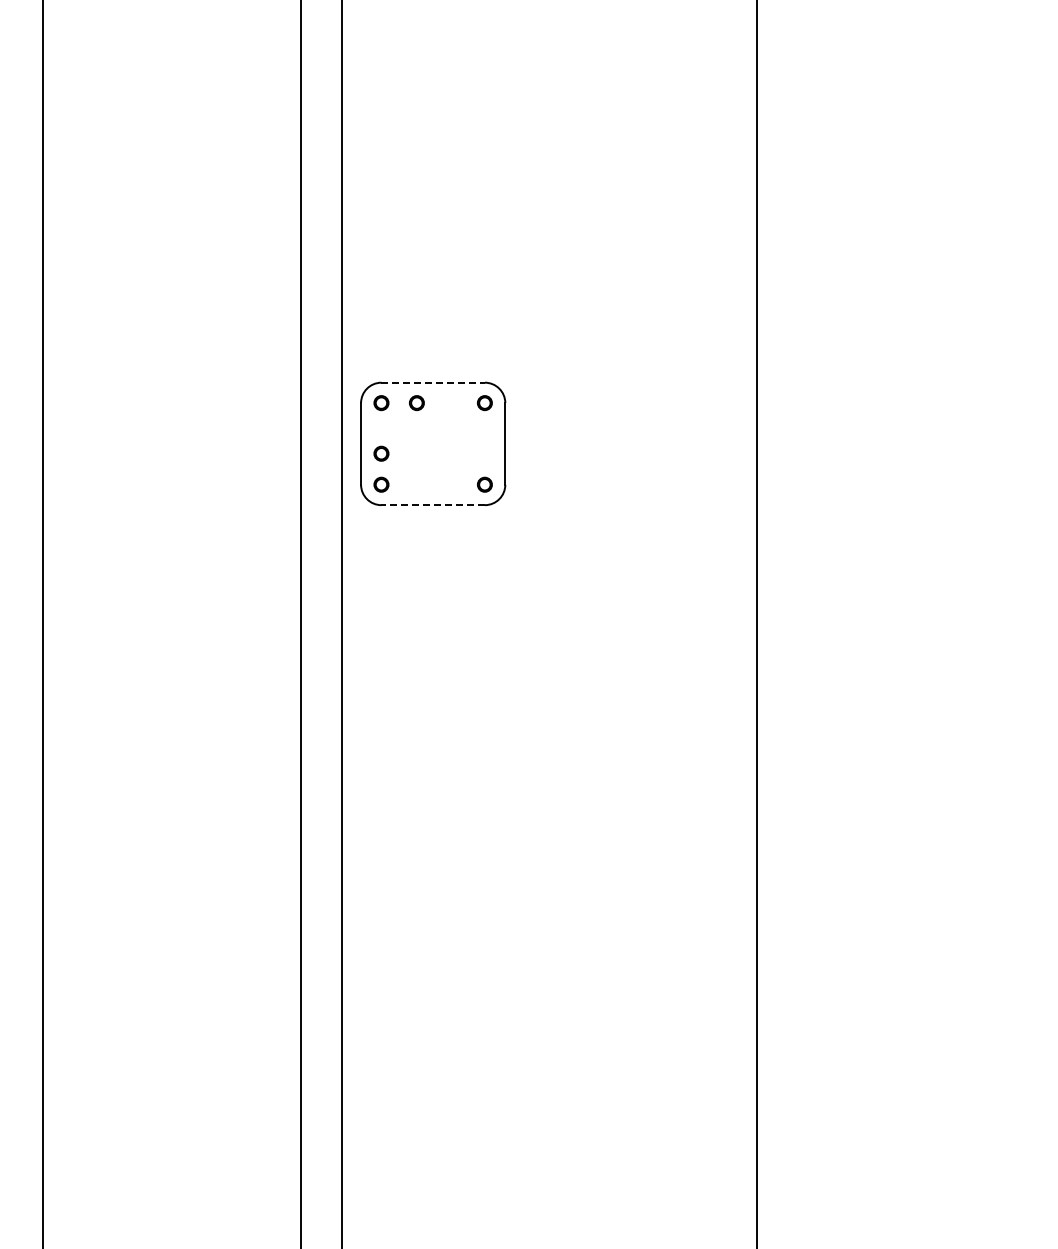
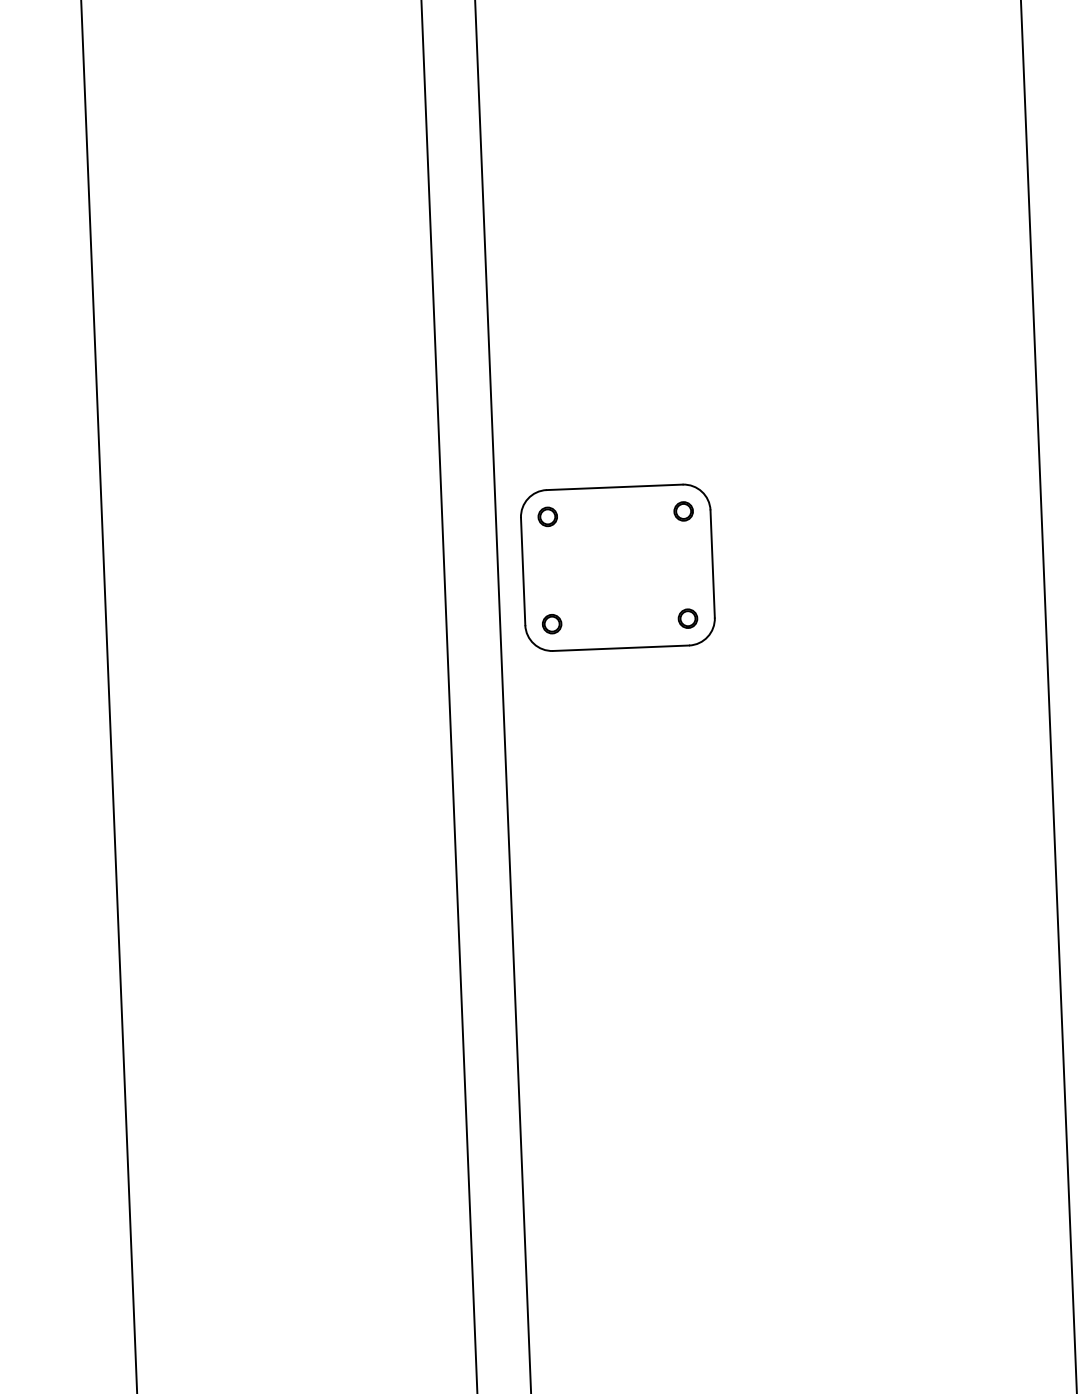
line: (433, 382) -> (615, 487), dashed -> solid
circle: (416, 403) -> (593, 515), removed
circle: (381, 453) -> (550, 583), removed
line: (433, 505) -> (621, 648), dashed -> solid

